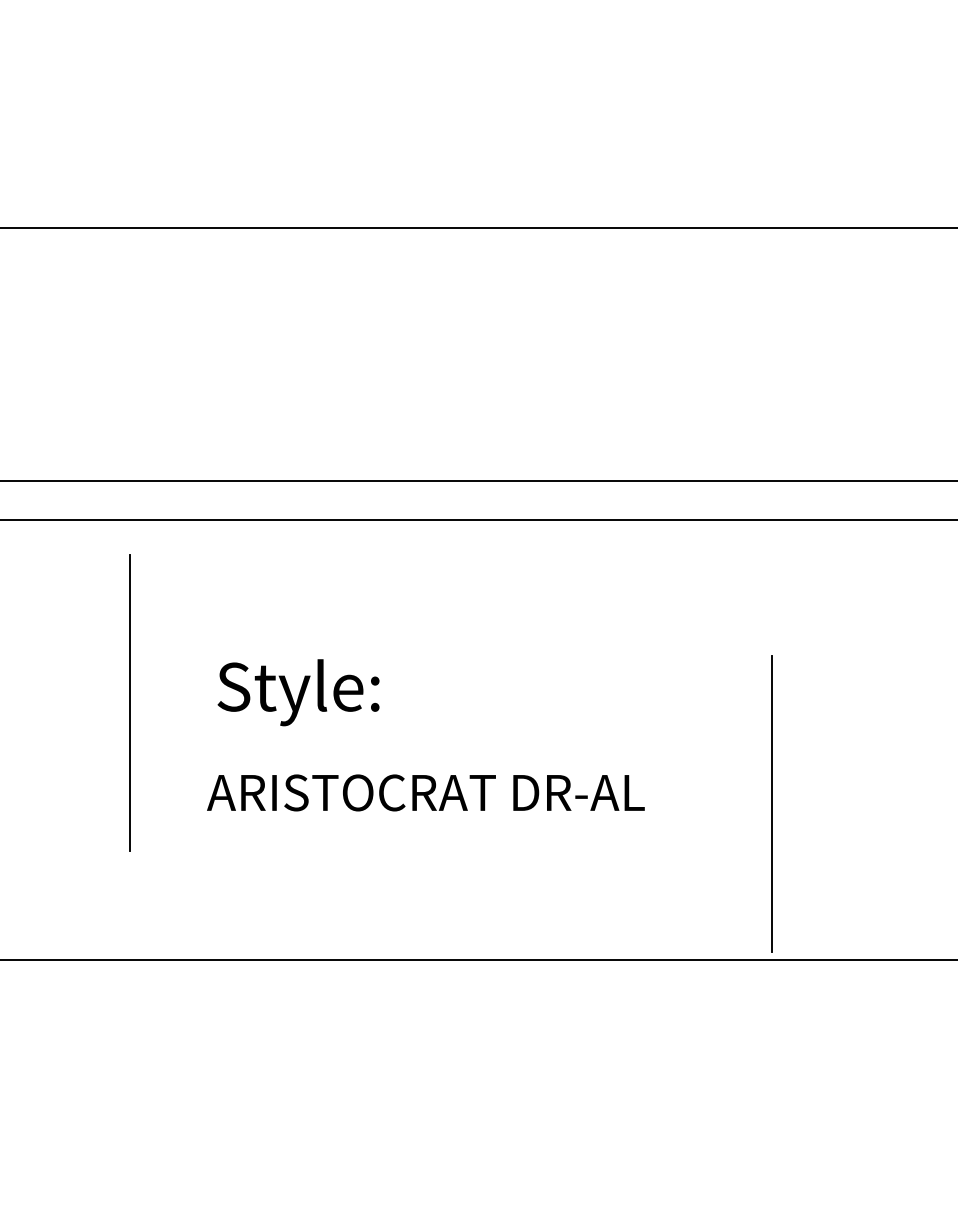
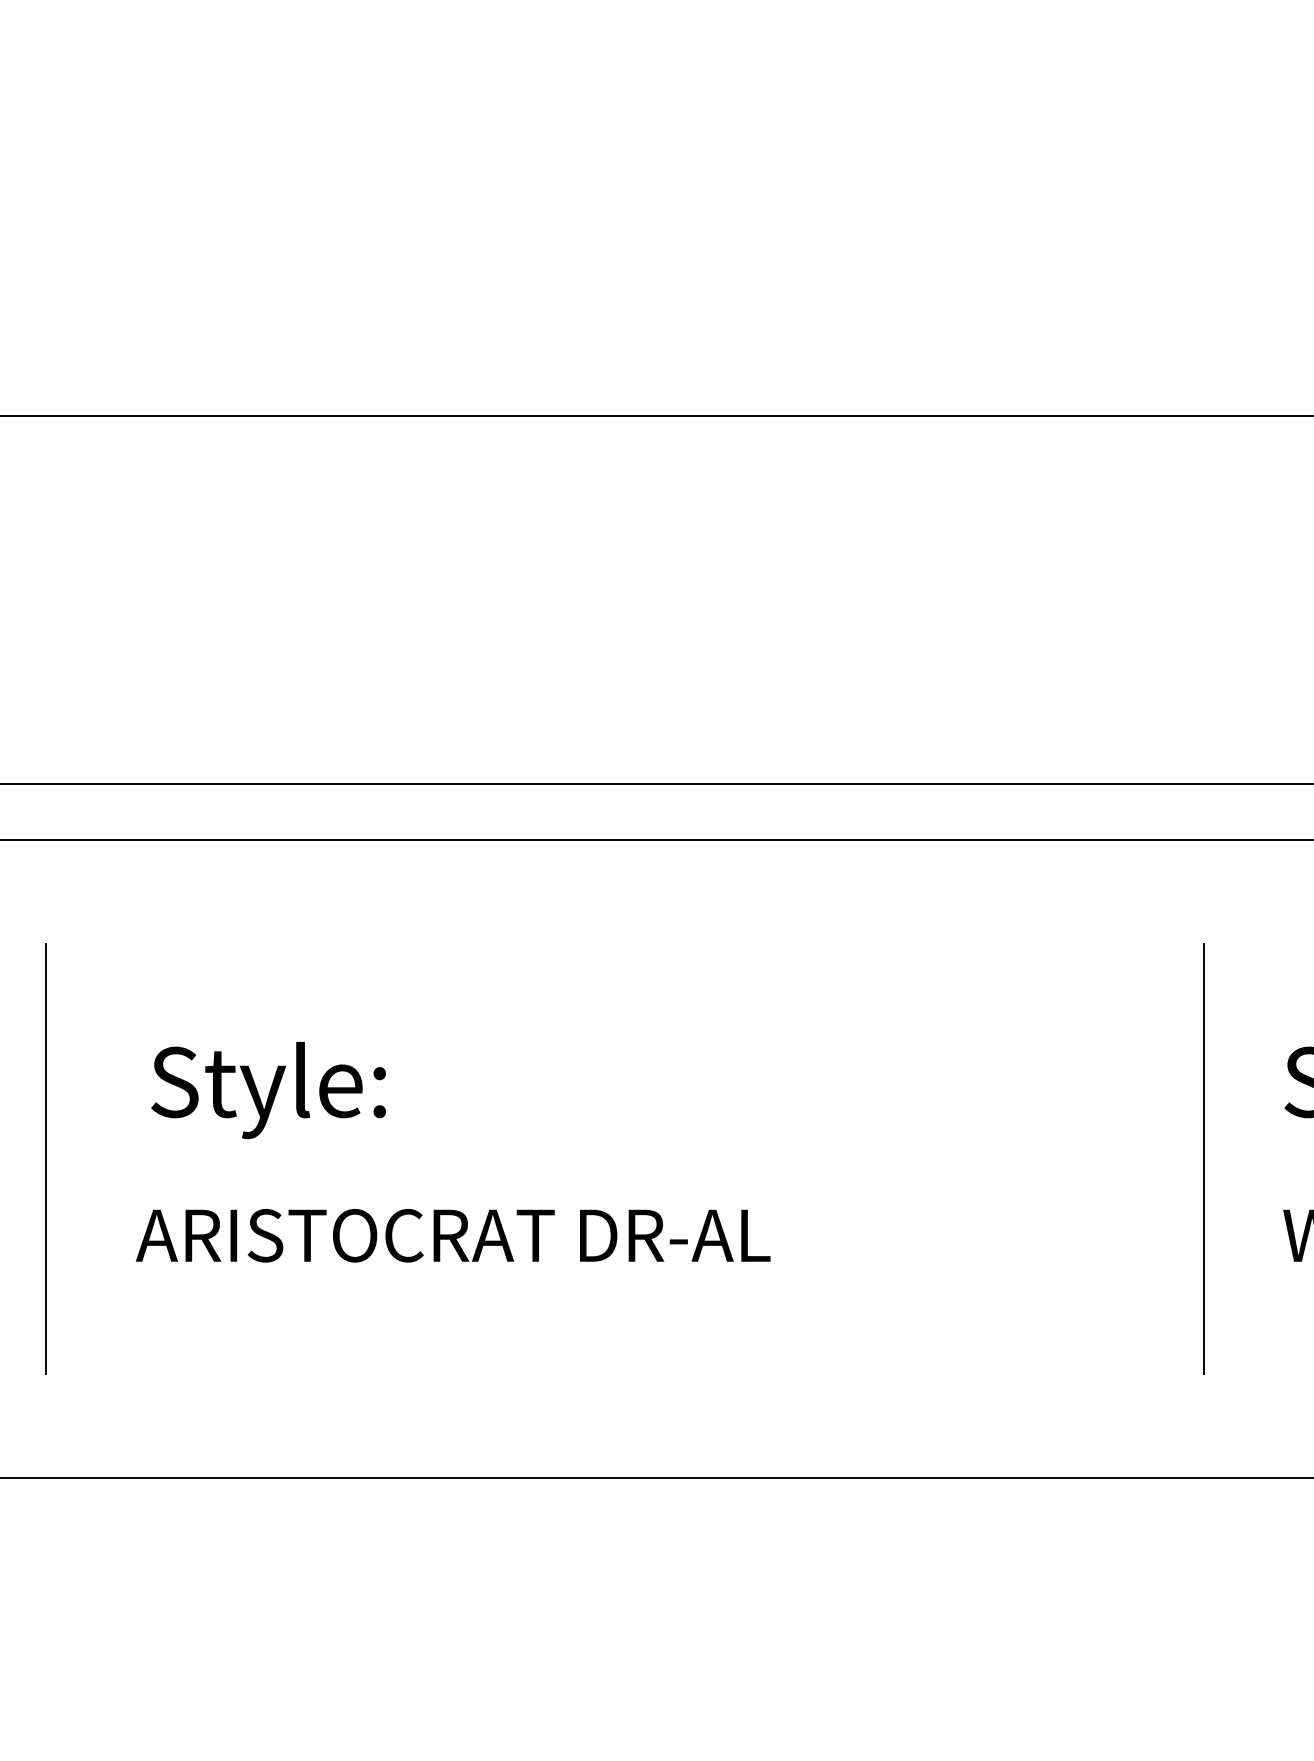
line: (129, 702) -> (45, 1158), moved
line: (771, 803) -> (1203, 1158), moved

